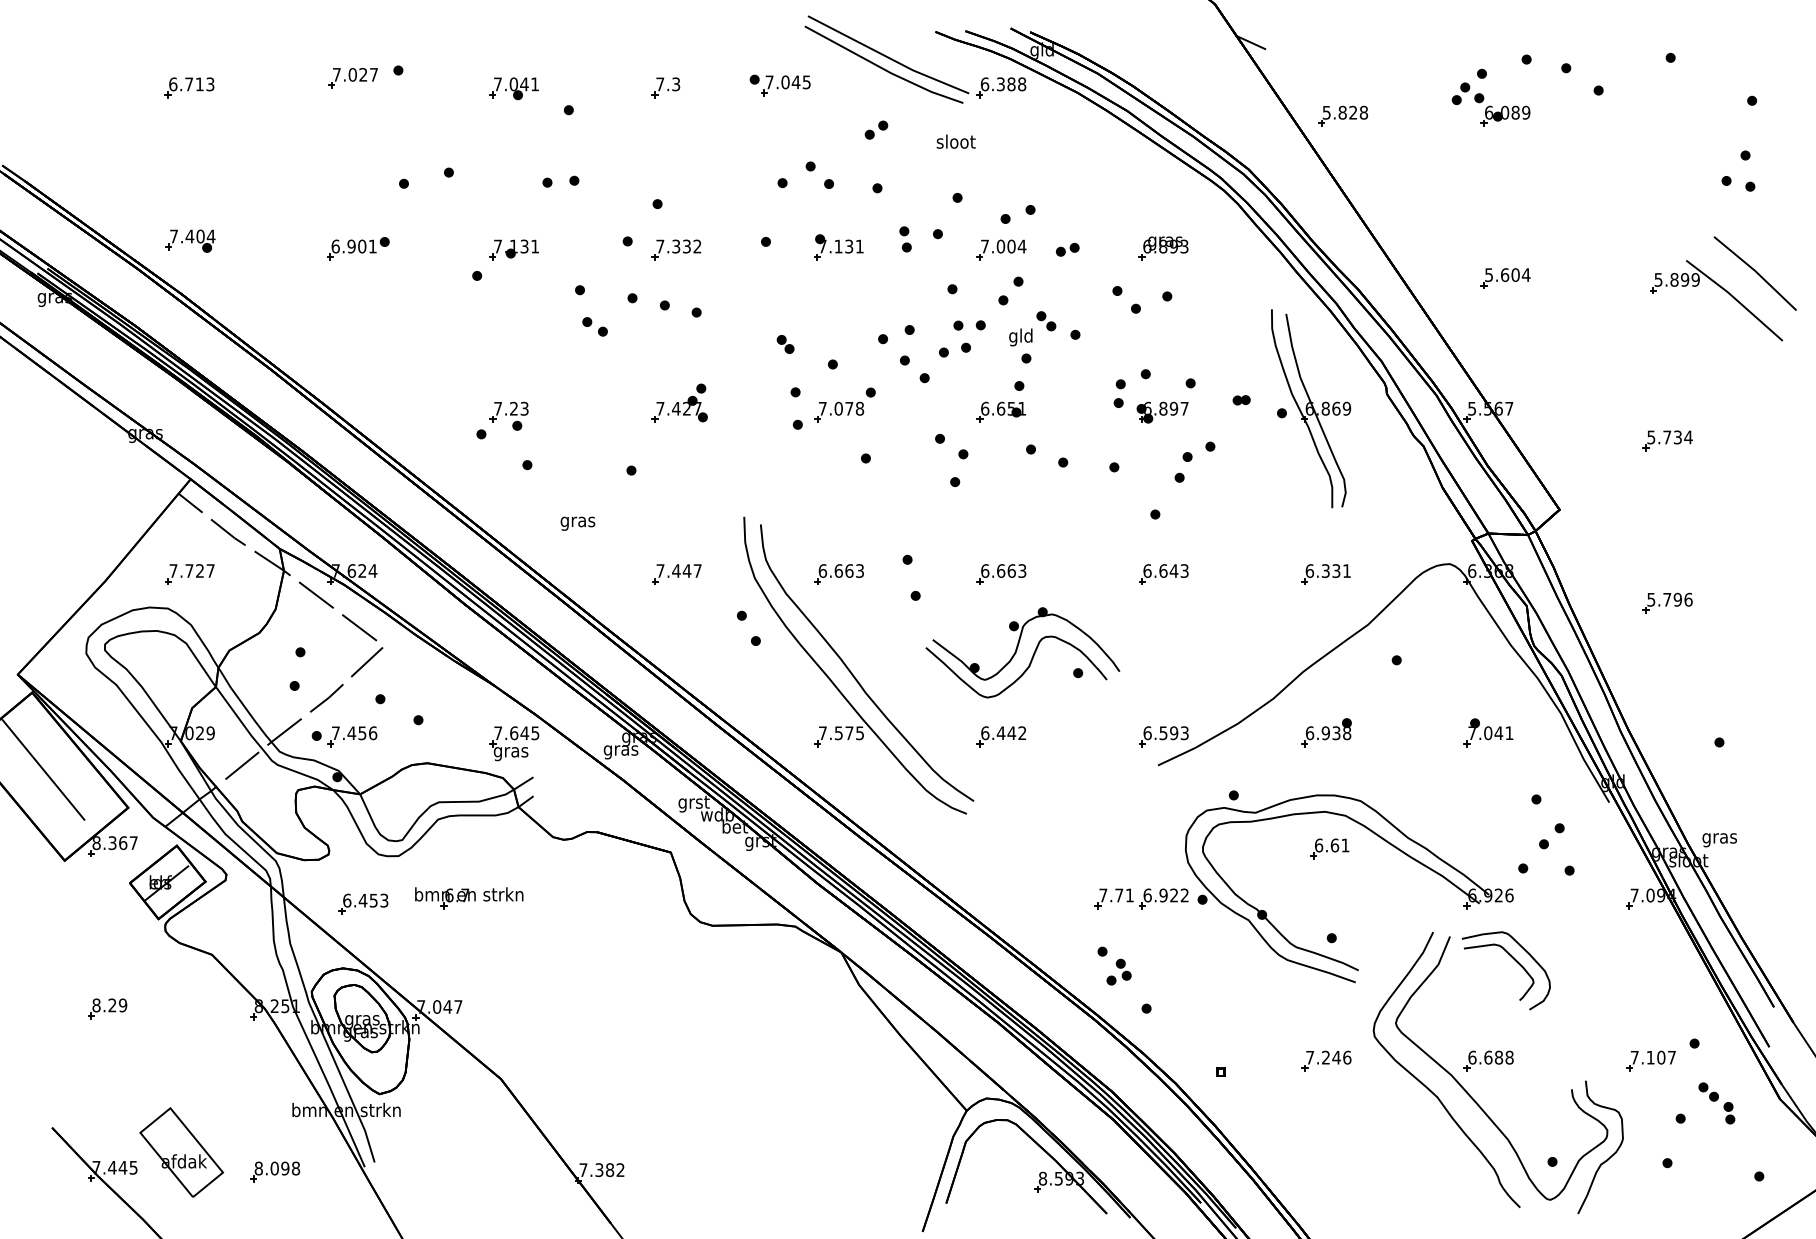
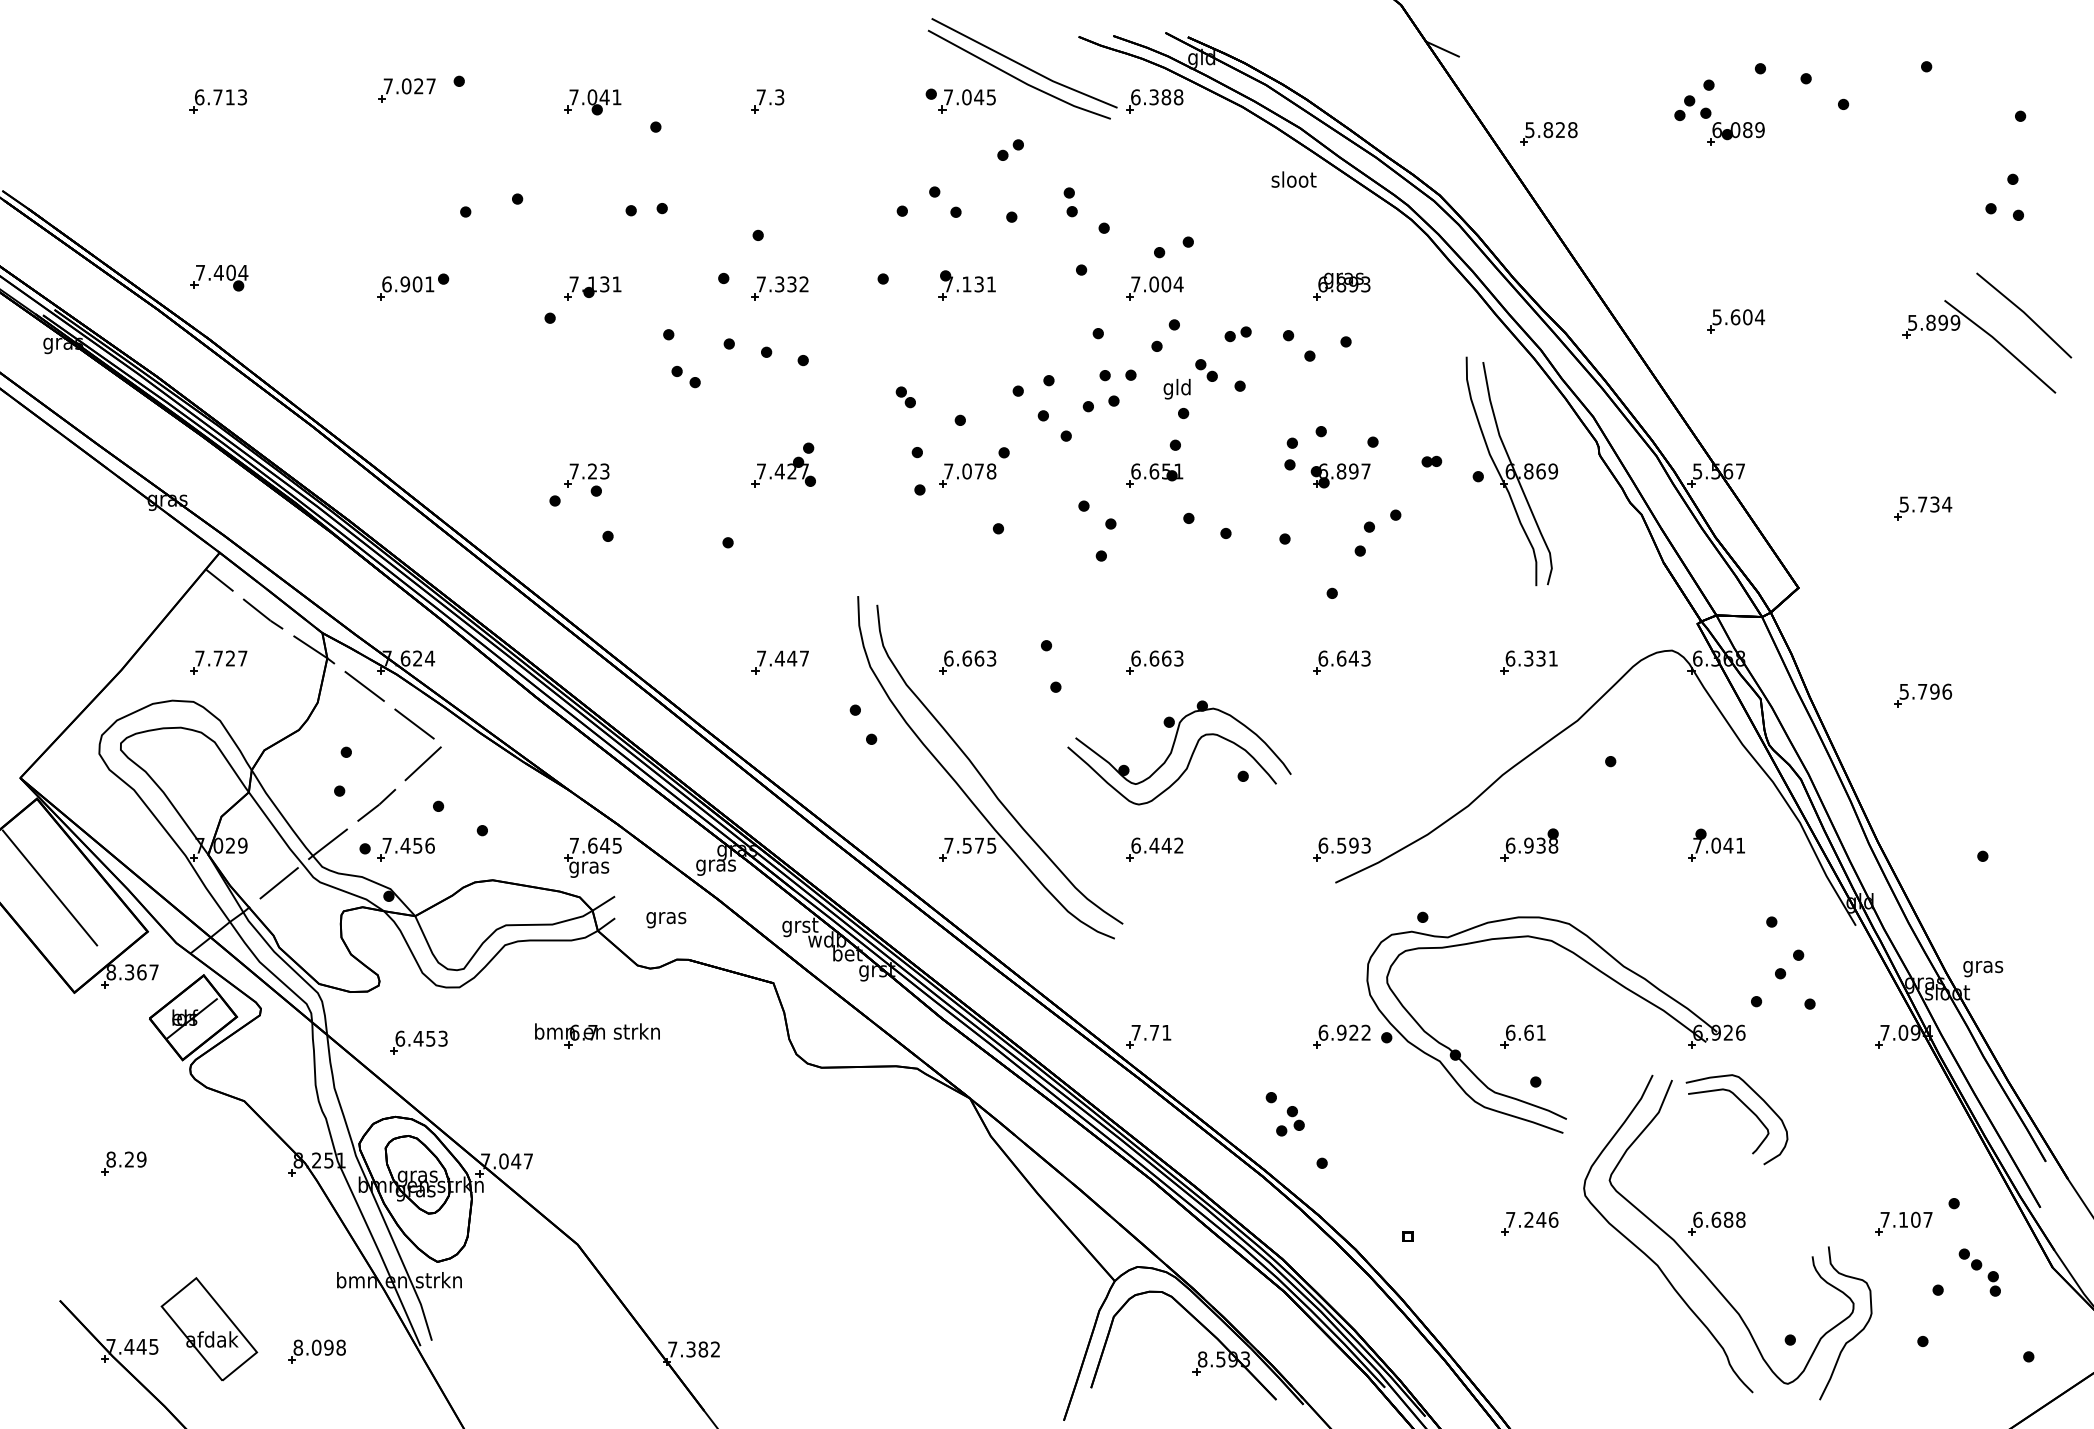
part: (779, 85) -> (959, 100), moved
text: (955, 141) -> (1293, 179), moved
part: (905, 239) -> (1070, 202), moved
part: (1067, 249) -> (1237, 333), moved
text: (577, 523) -> (665, 919), moved
part: (1329, 848) -> (1522, 1036), moved
part: (469, 898) -> (597, 1036), moved
part: (1113, 898) -> (1147, 1036), moved

